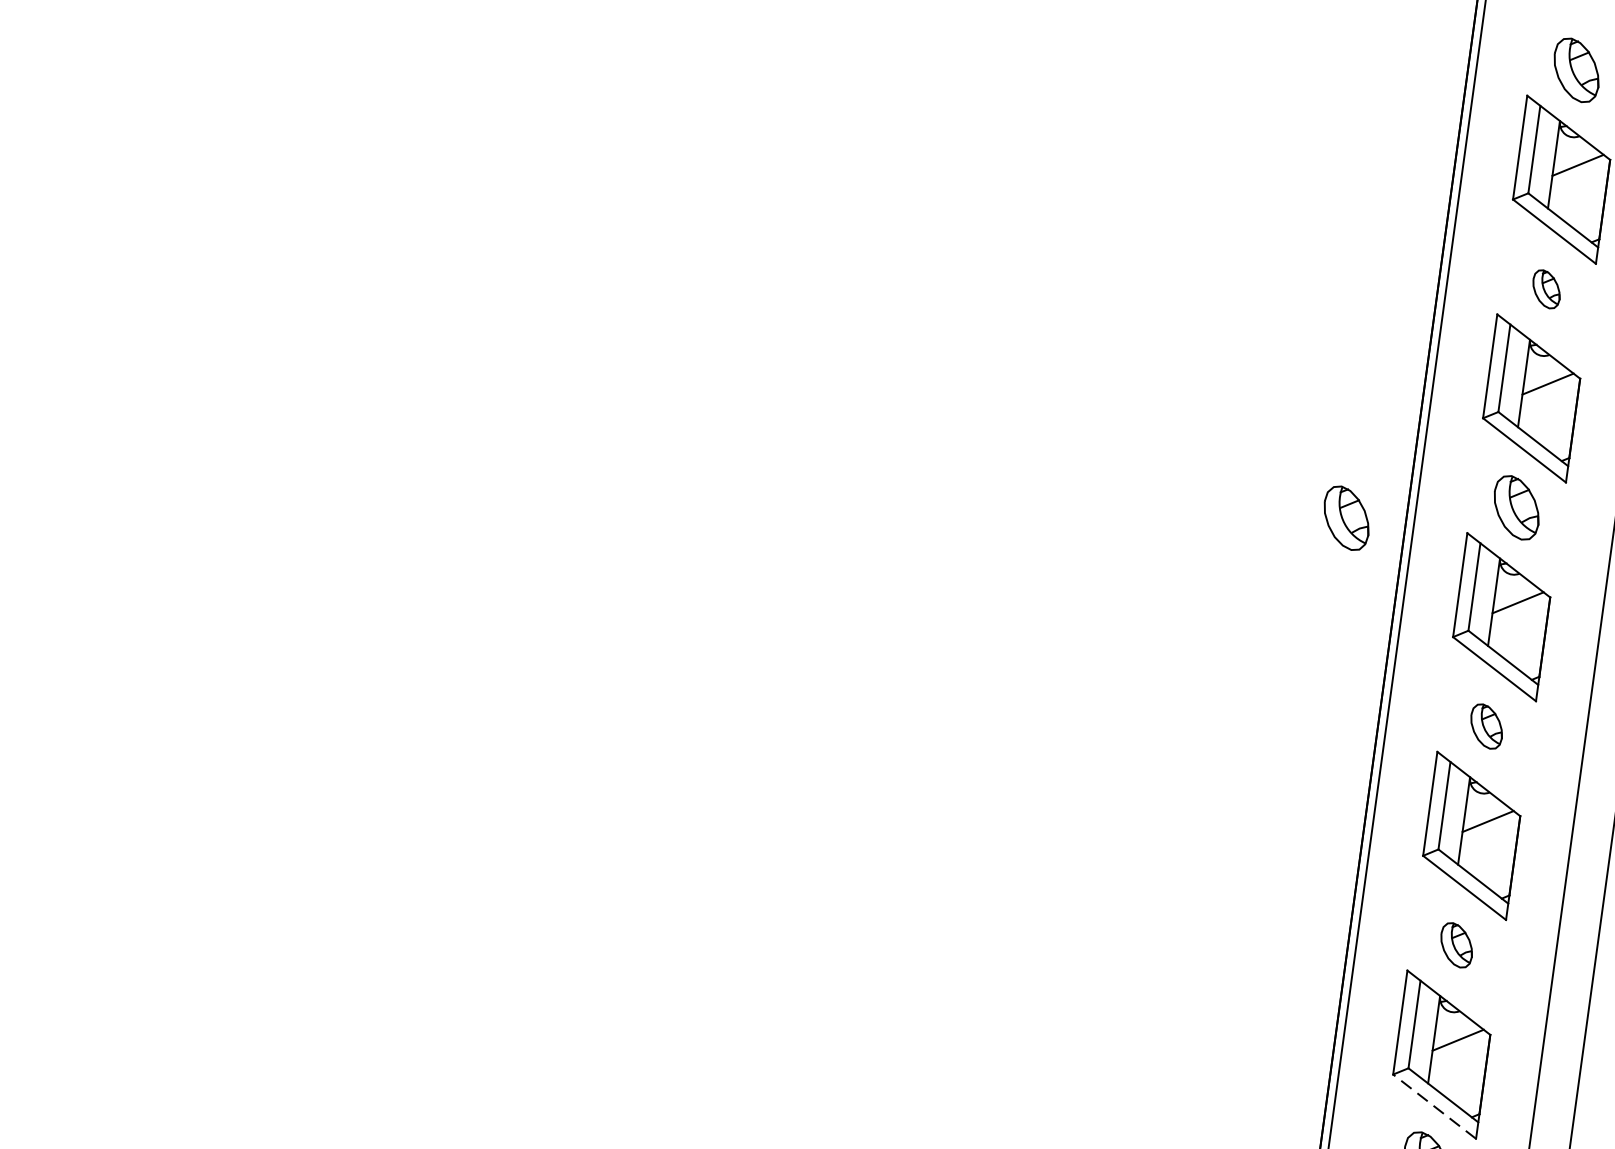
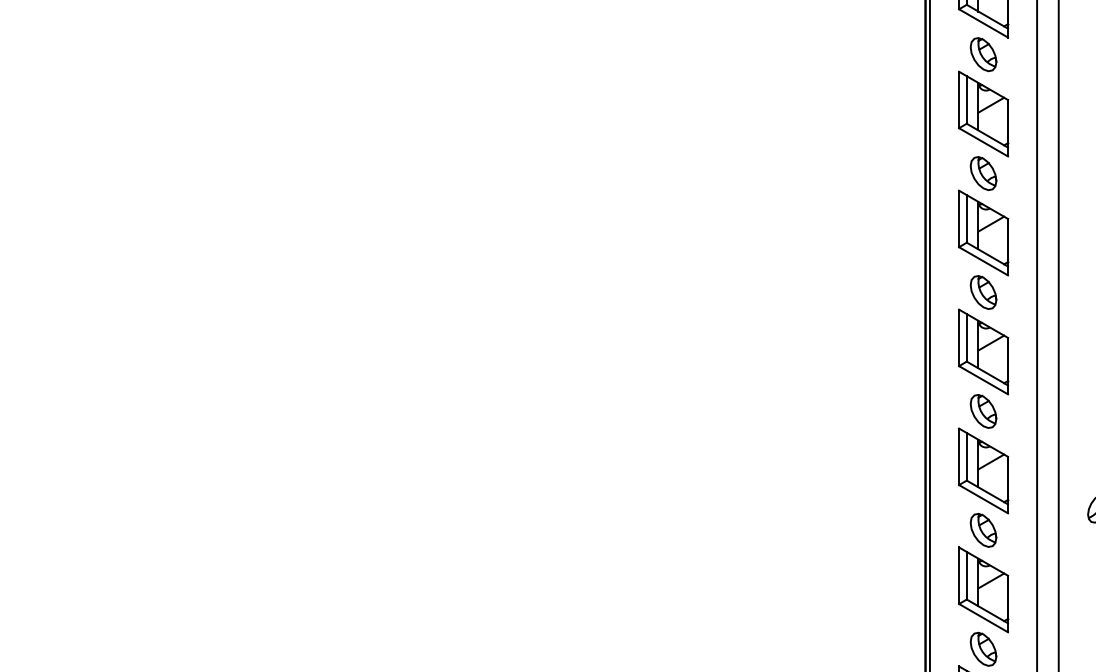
part: (1546, 288) -> (983, 54), size x1.67
part: (1346, 518) -> (893, 191), removed
part: (1486, 726) -> (983, 292), size x1.43
part: (1456, 945) -> (983, 411), size x1.43
line: (1434, 1105) -> (983, 498), dashed -> solid

